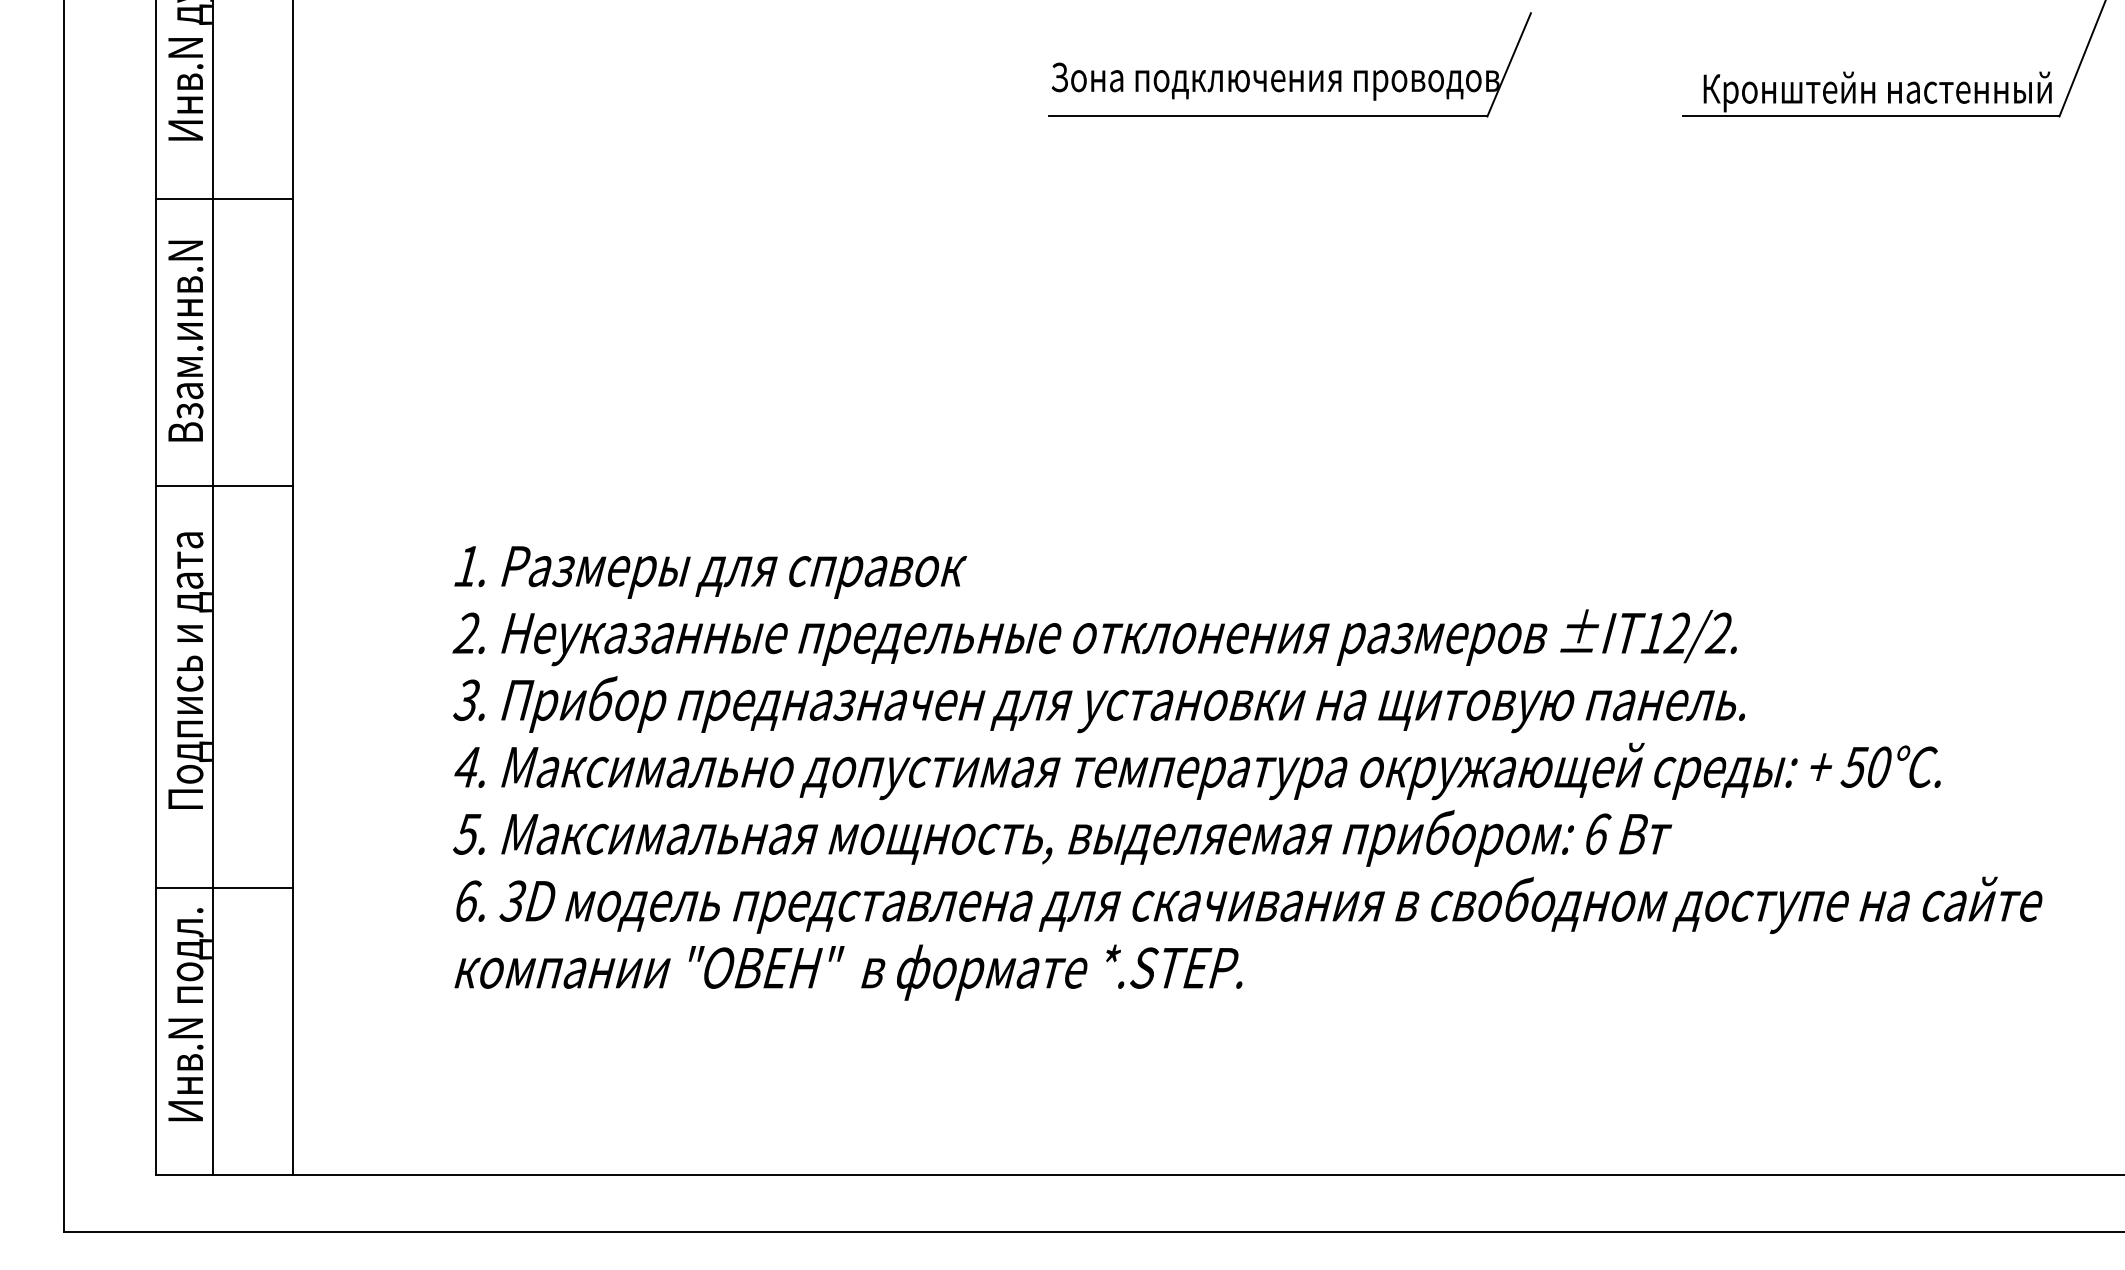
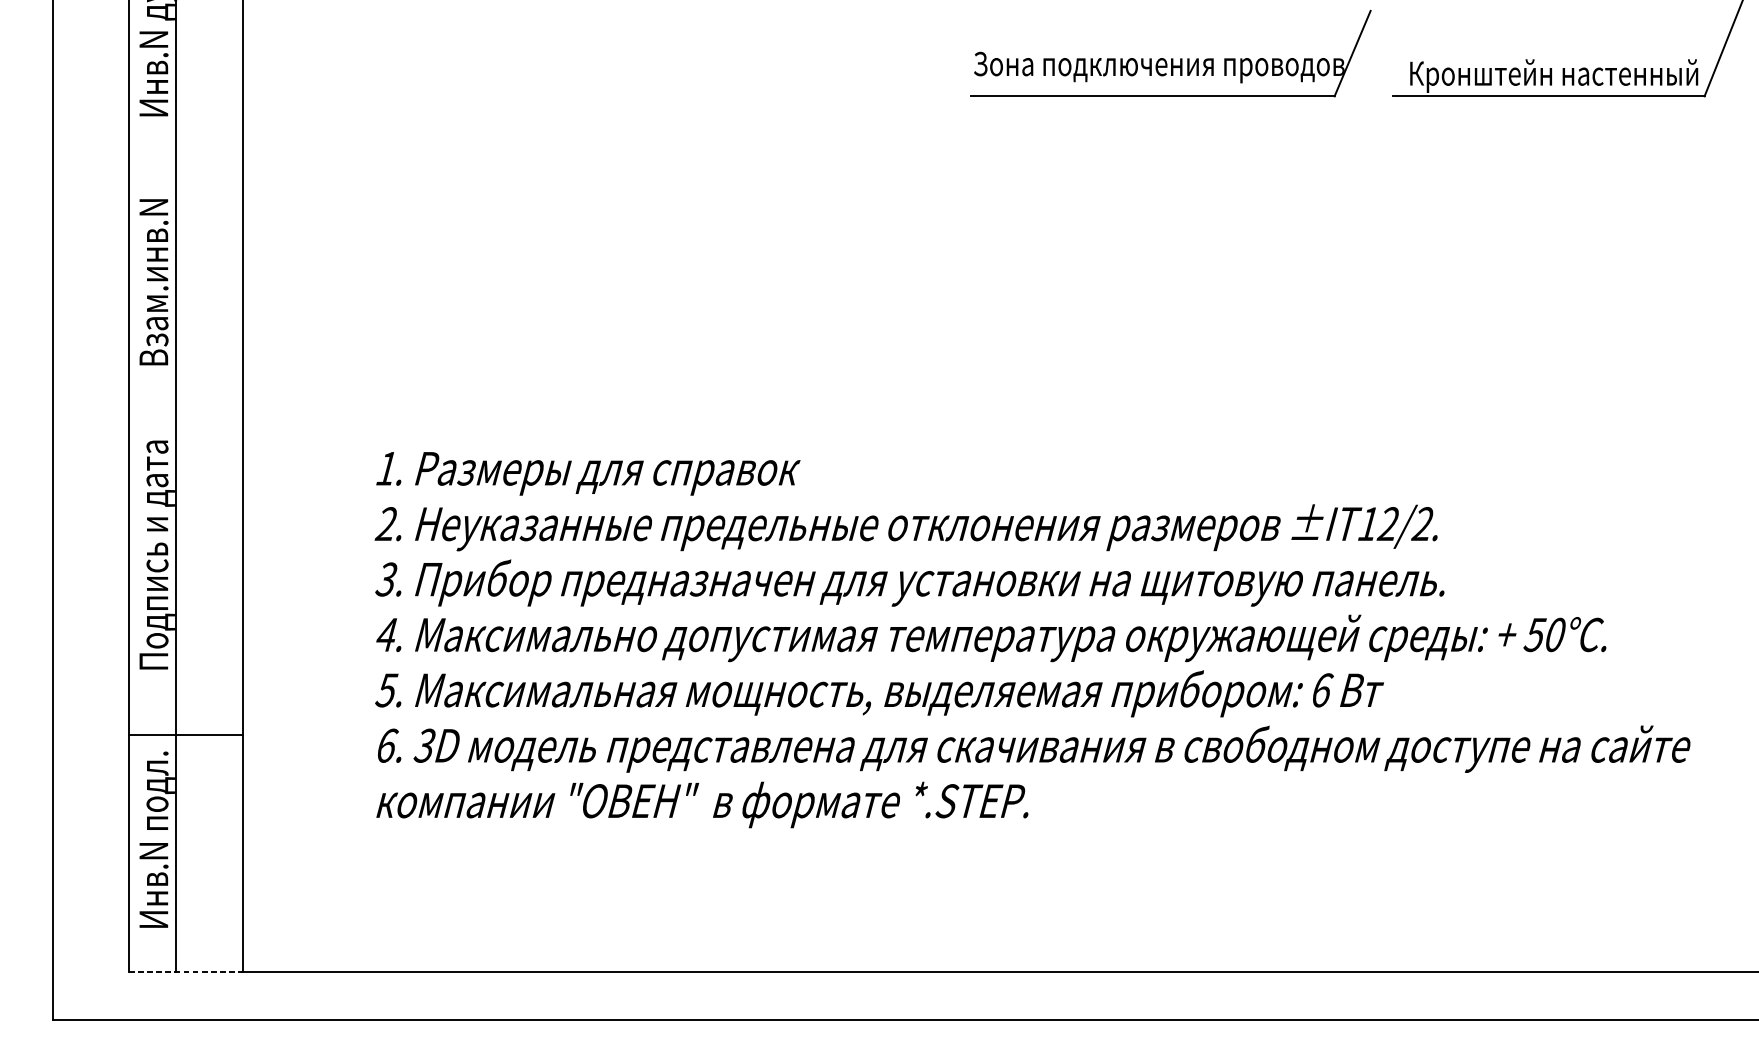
part: (1289, 64) -> (1170, 53), moved
line: (224, 199) -> (185, 165), removed
line: (224, 486) -> (185, 402), removed
line: (224, 1174) -> (185, 971), solid -> dashed

